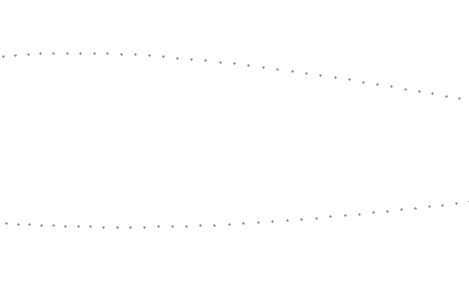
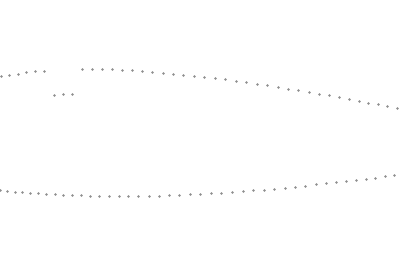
part: (41, 53) -> (63, 94), moved

